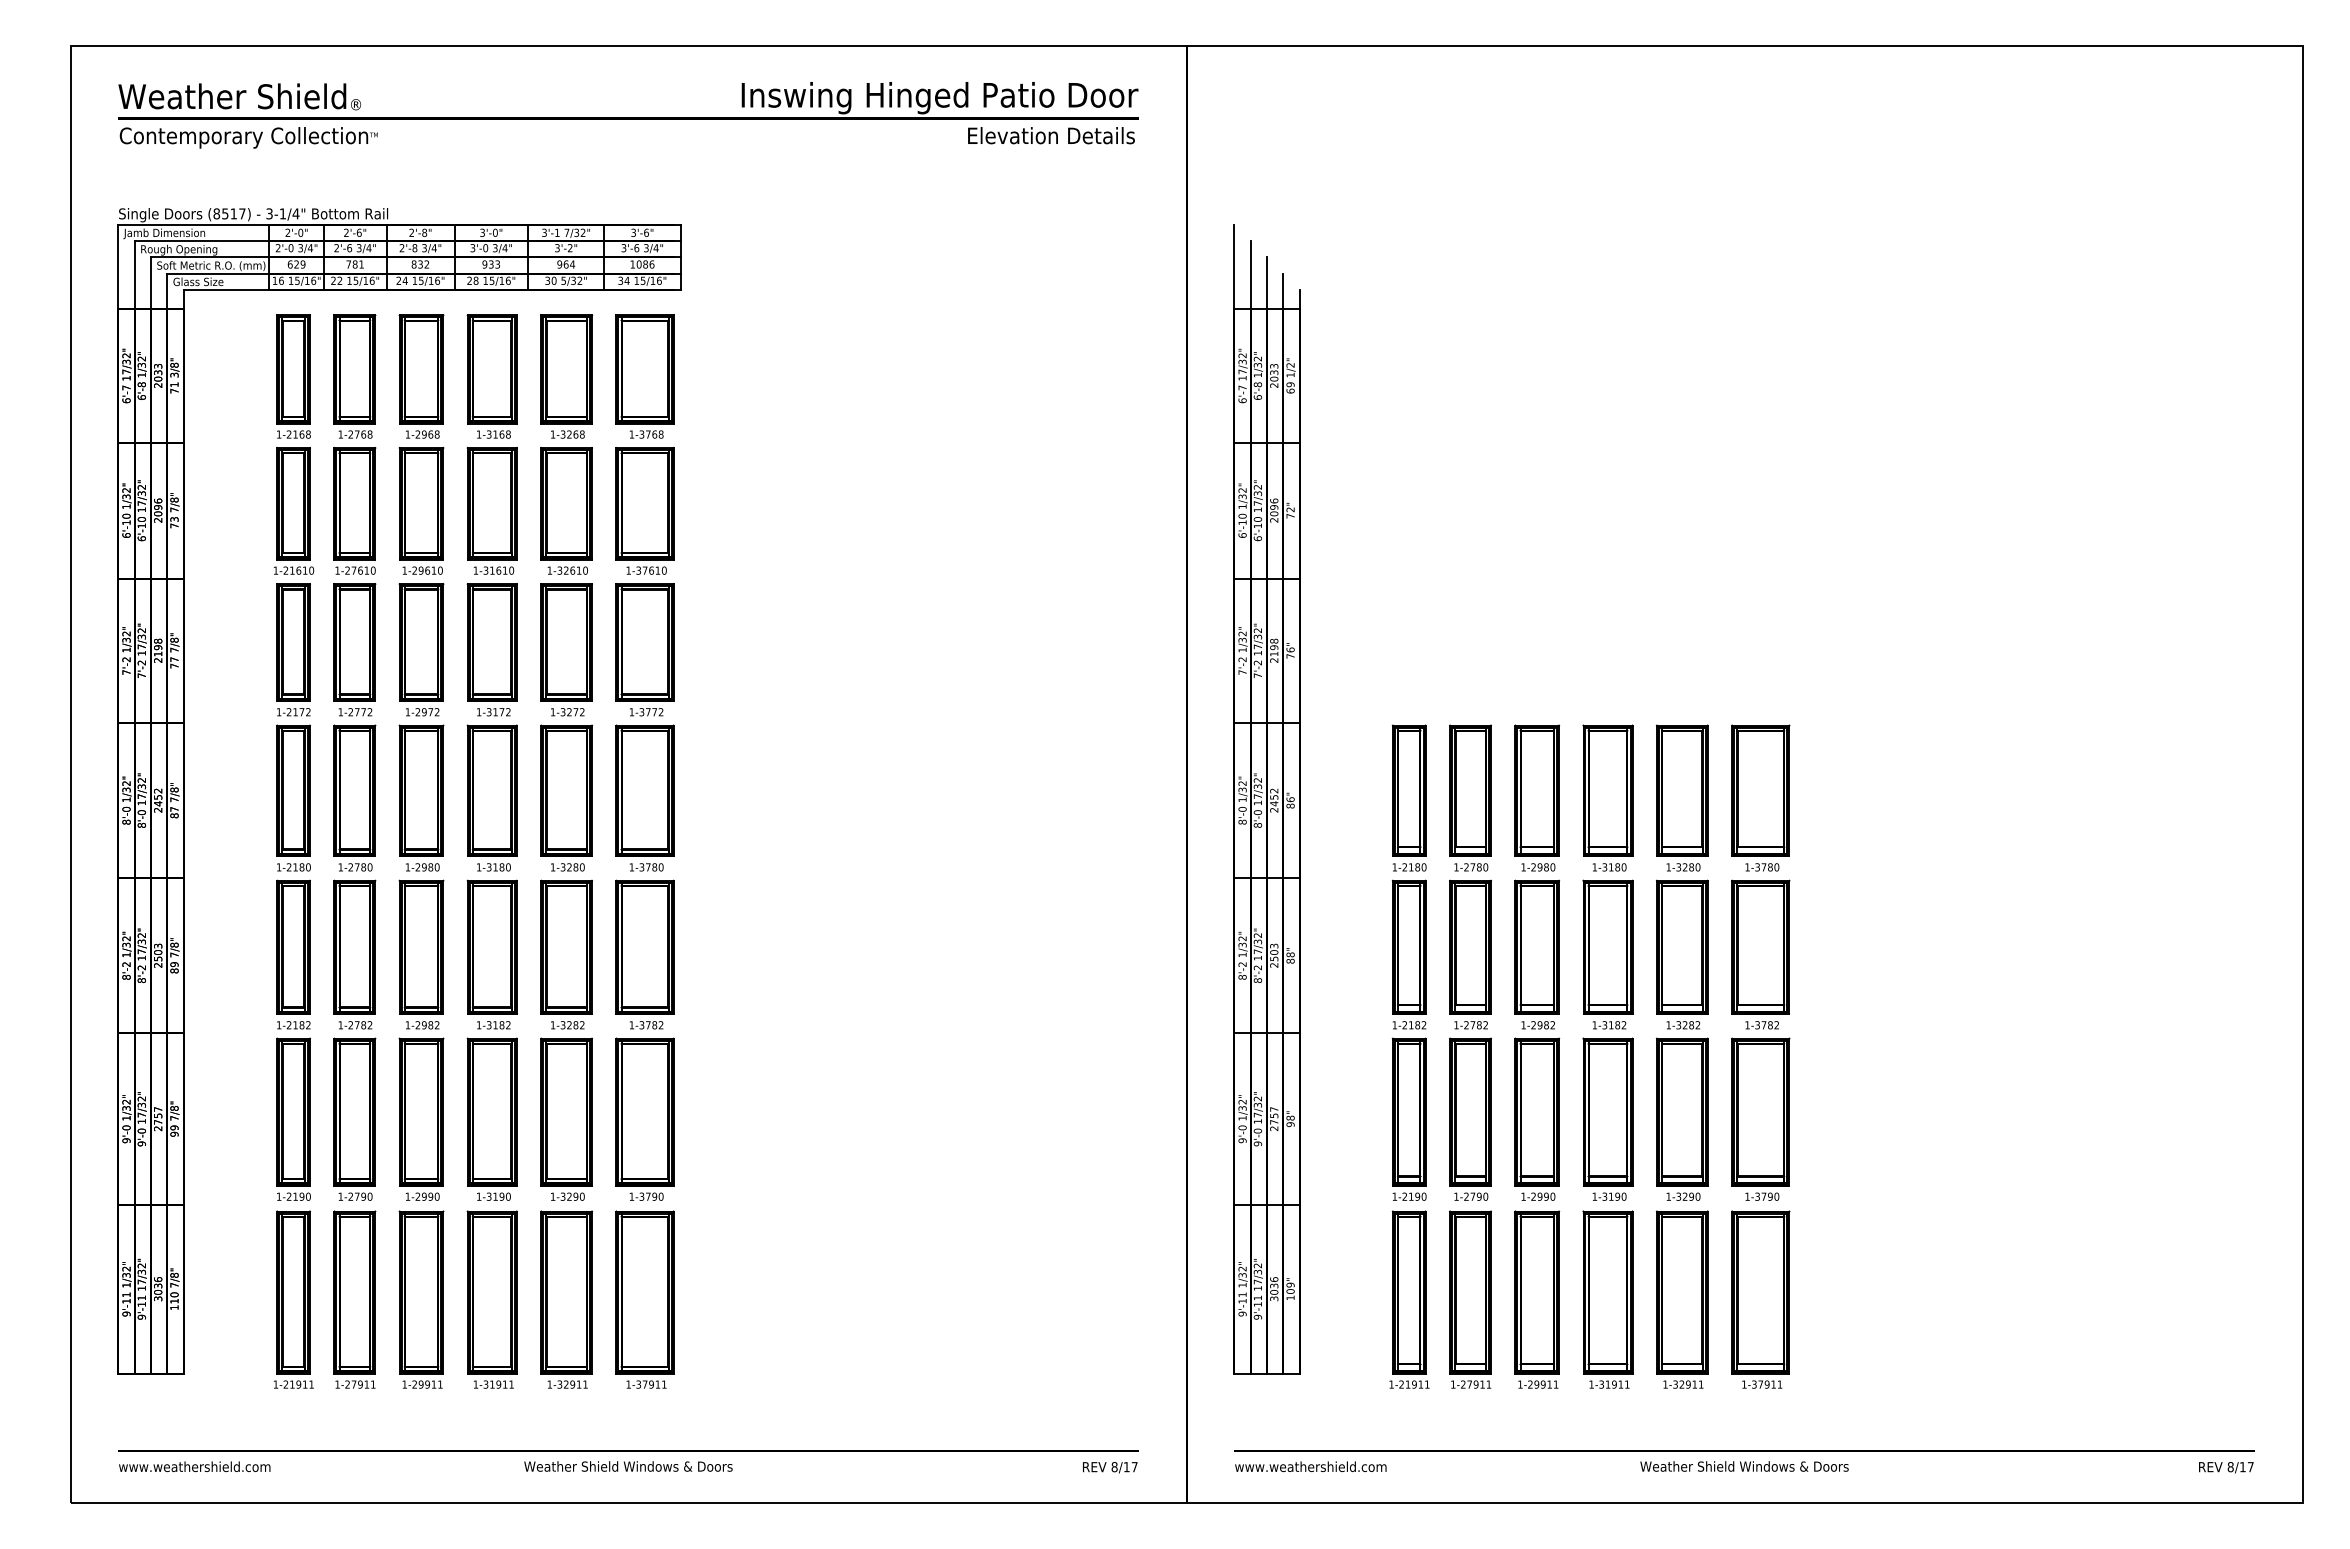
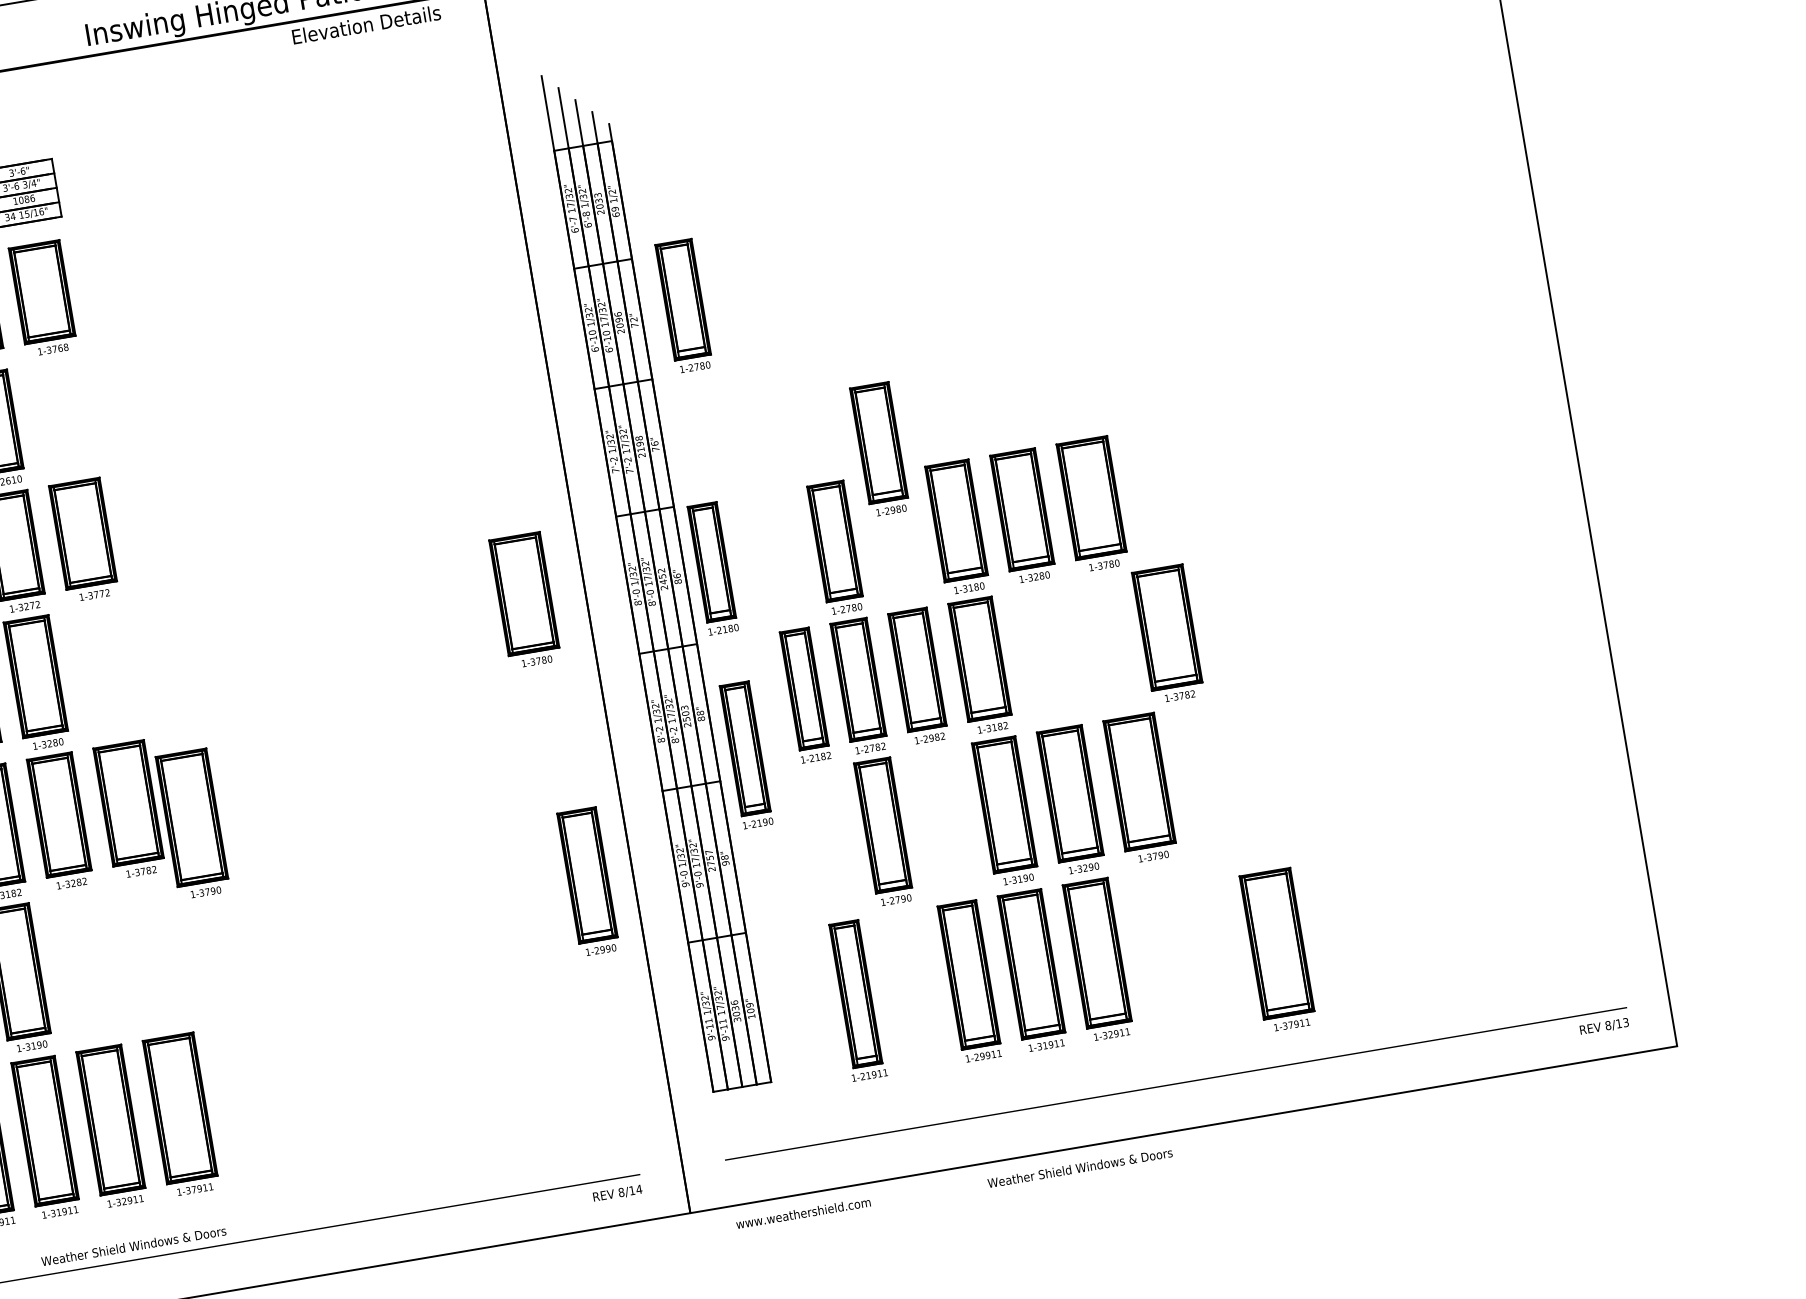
part: (1348, 503) -> (684, 305), added
part: (644, 510) -> (62, 416), removed
part: (644, 797) -> (524, 599), moved
part: (1408, 797) -> (712, 568), moved
part: (1537, 797) -> (880, 448), moved
part: (1682, 954) -> (1046, 654), removed
part: (1760, 954) -> (1168, 633), moved
part: (566, 1118) -> (84, 966), removed
part: (644, 1118) -> (192, 823), moved
part: (1408, 1118) -> (745, 754), moved
part: (1537, 1118) -> (588, 880), moved
part: (1470, 1299) -> (911, 991), removed
part: (1760, 1299) -> (1277, 949), moved
text: (628, 1466) -> (133, 1246), moved
text: (1310, 1466) -> (803, 1213), moved
text: (1744, 1466) -> (1080, 1167), moved
text: (1134, 1467) -> (639, 1189), 8/17 -> 8/14
text: (2250, 1467) -> (1625, 1022), 8/17 -> 8/13

